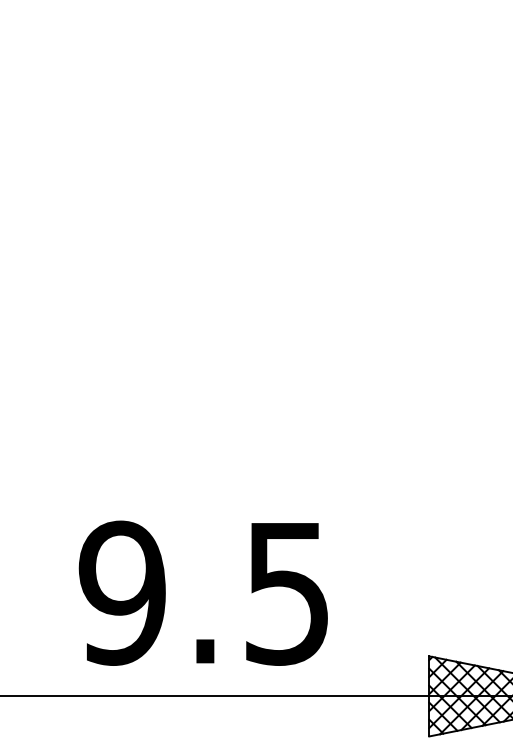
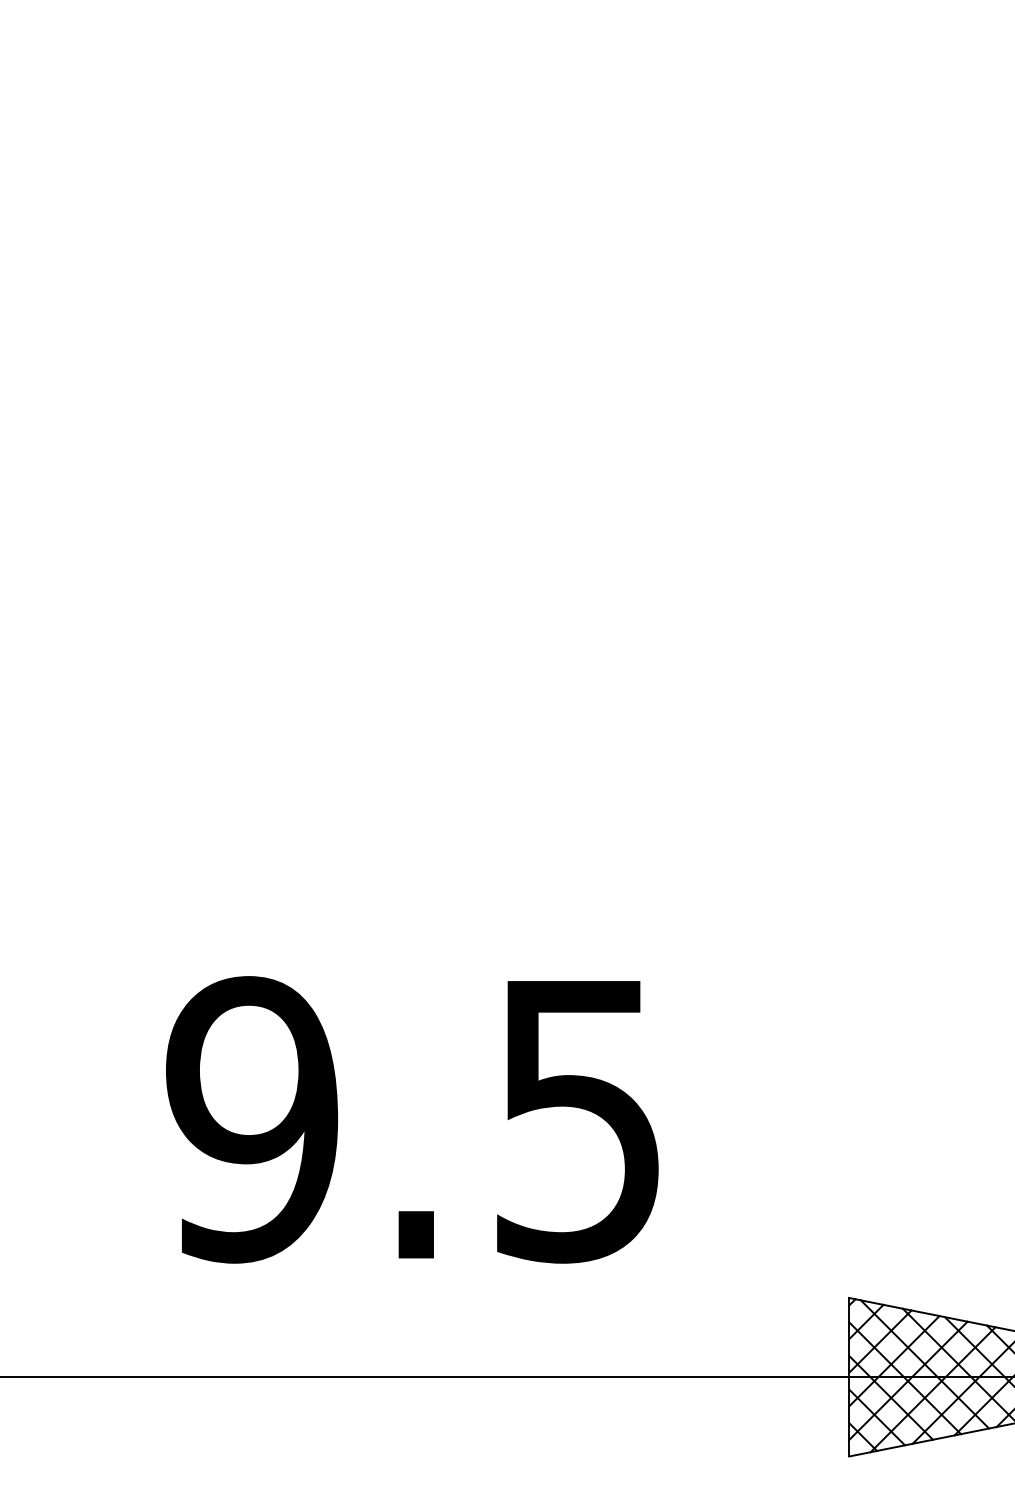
text: (202, 592) -> (410, 1118), moved

